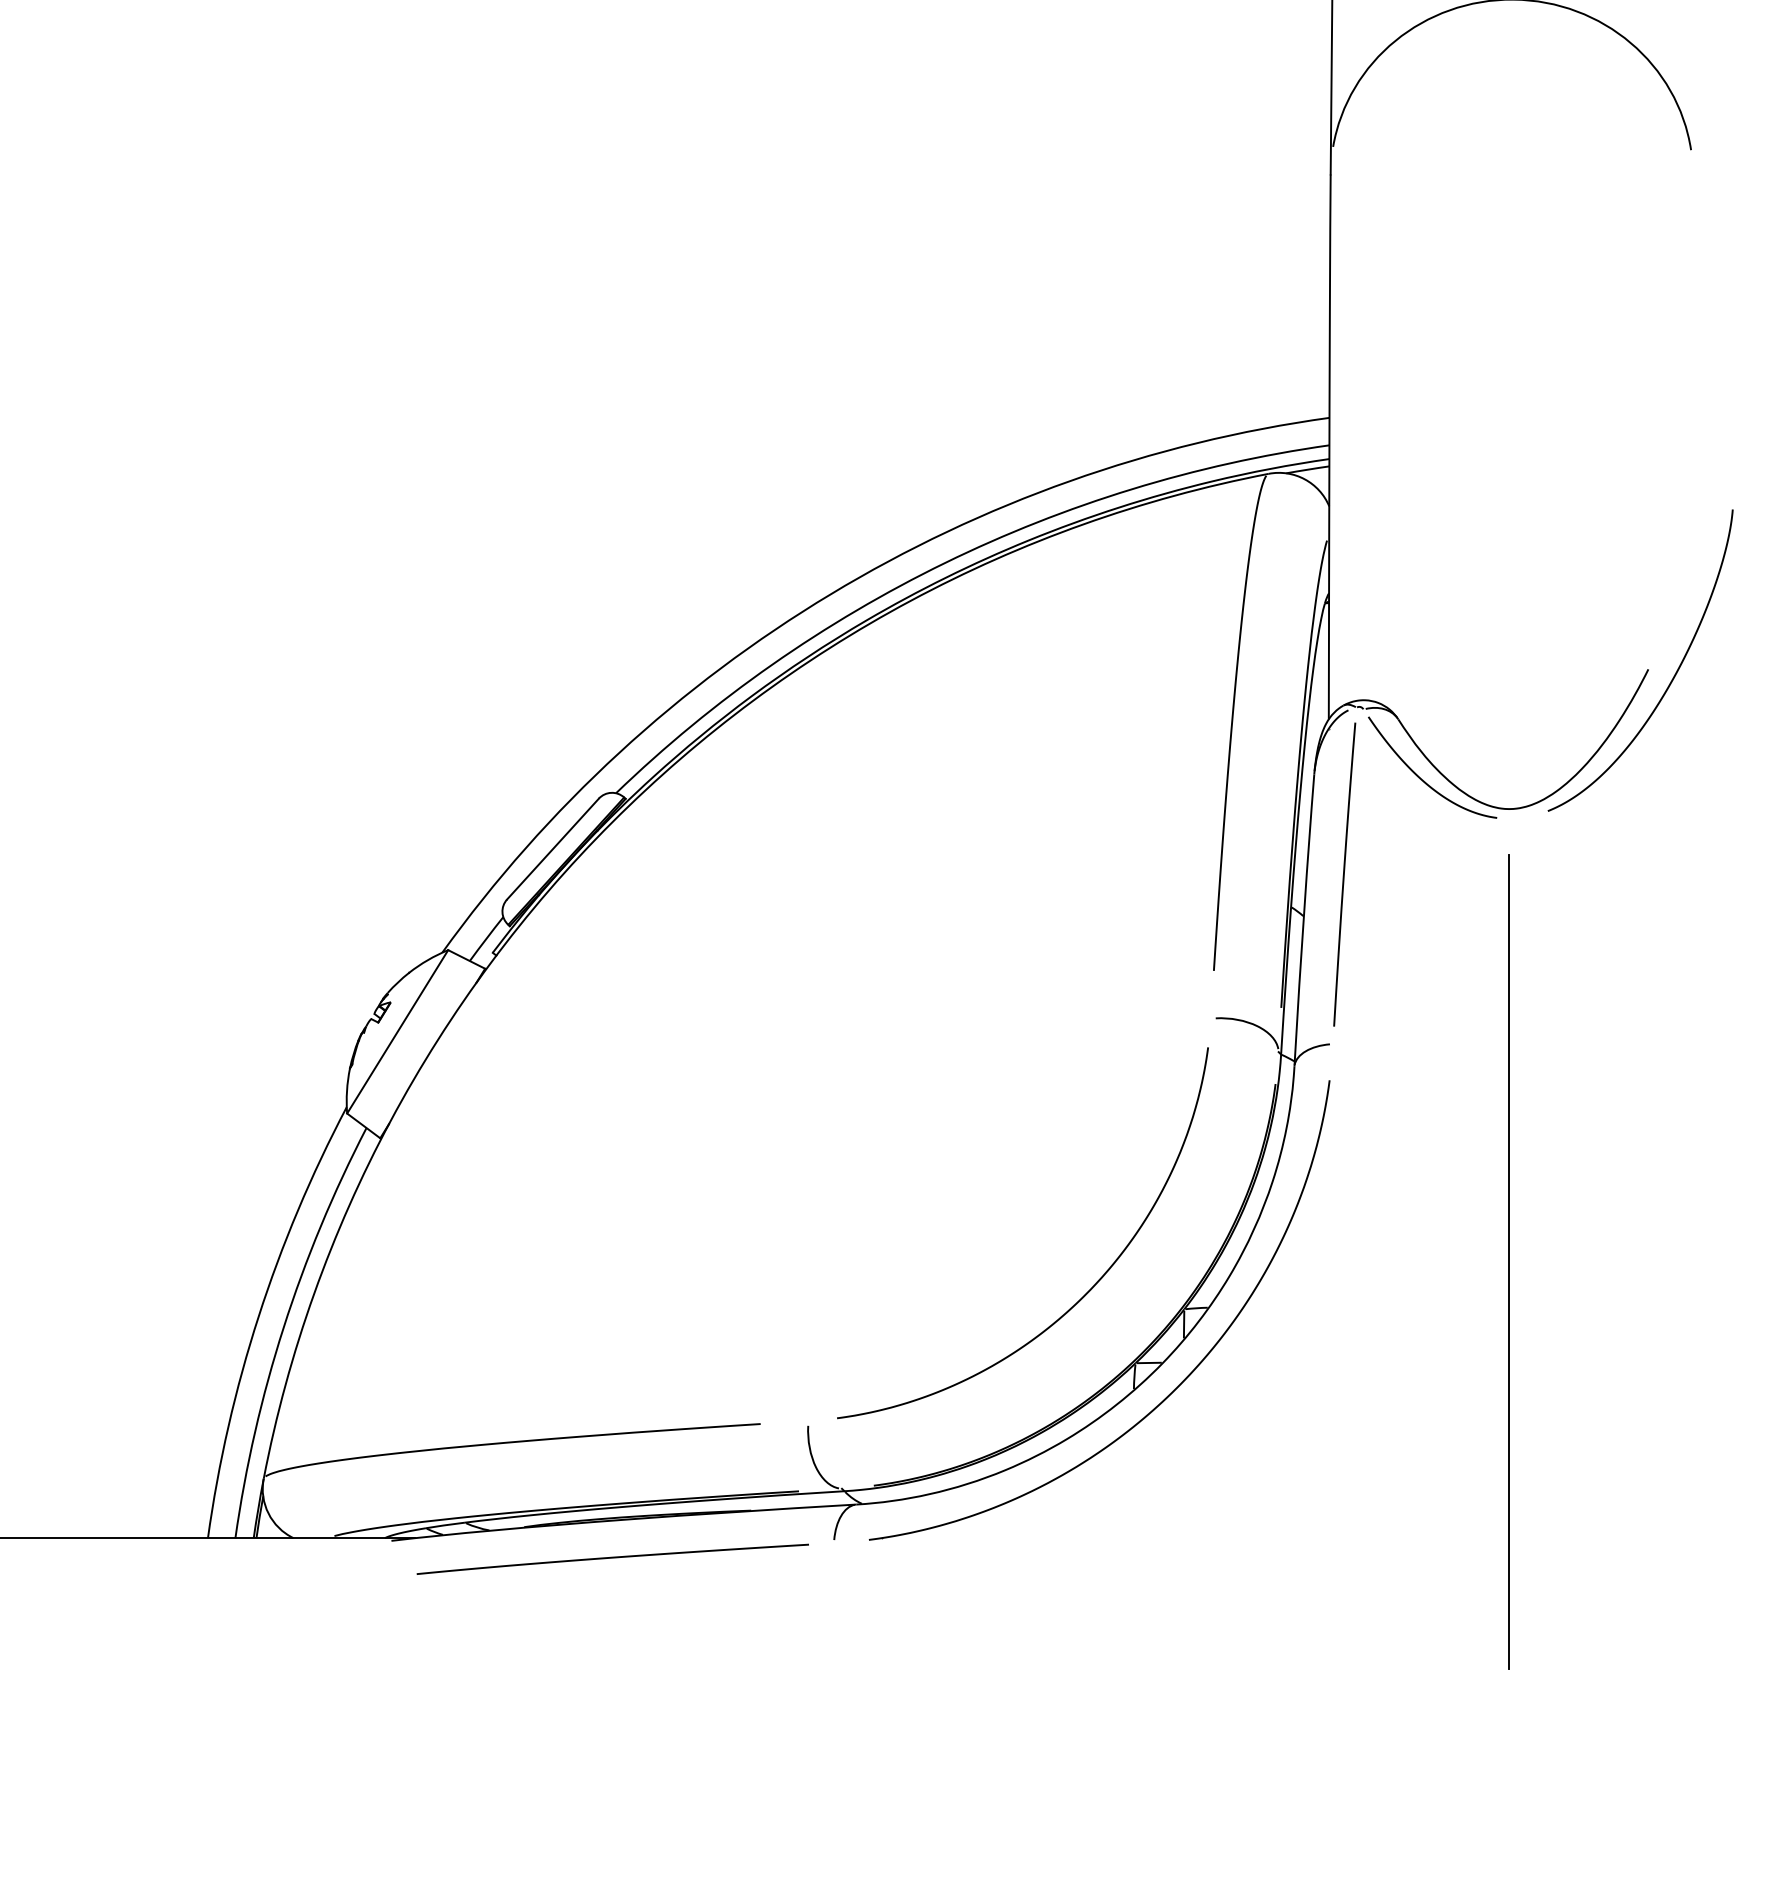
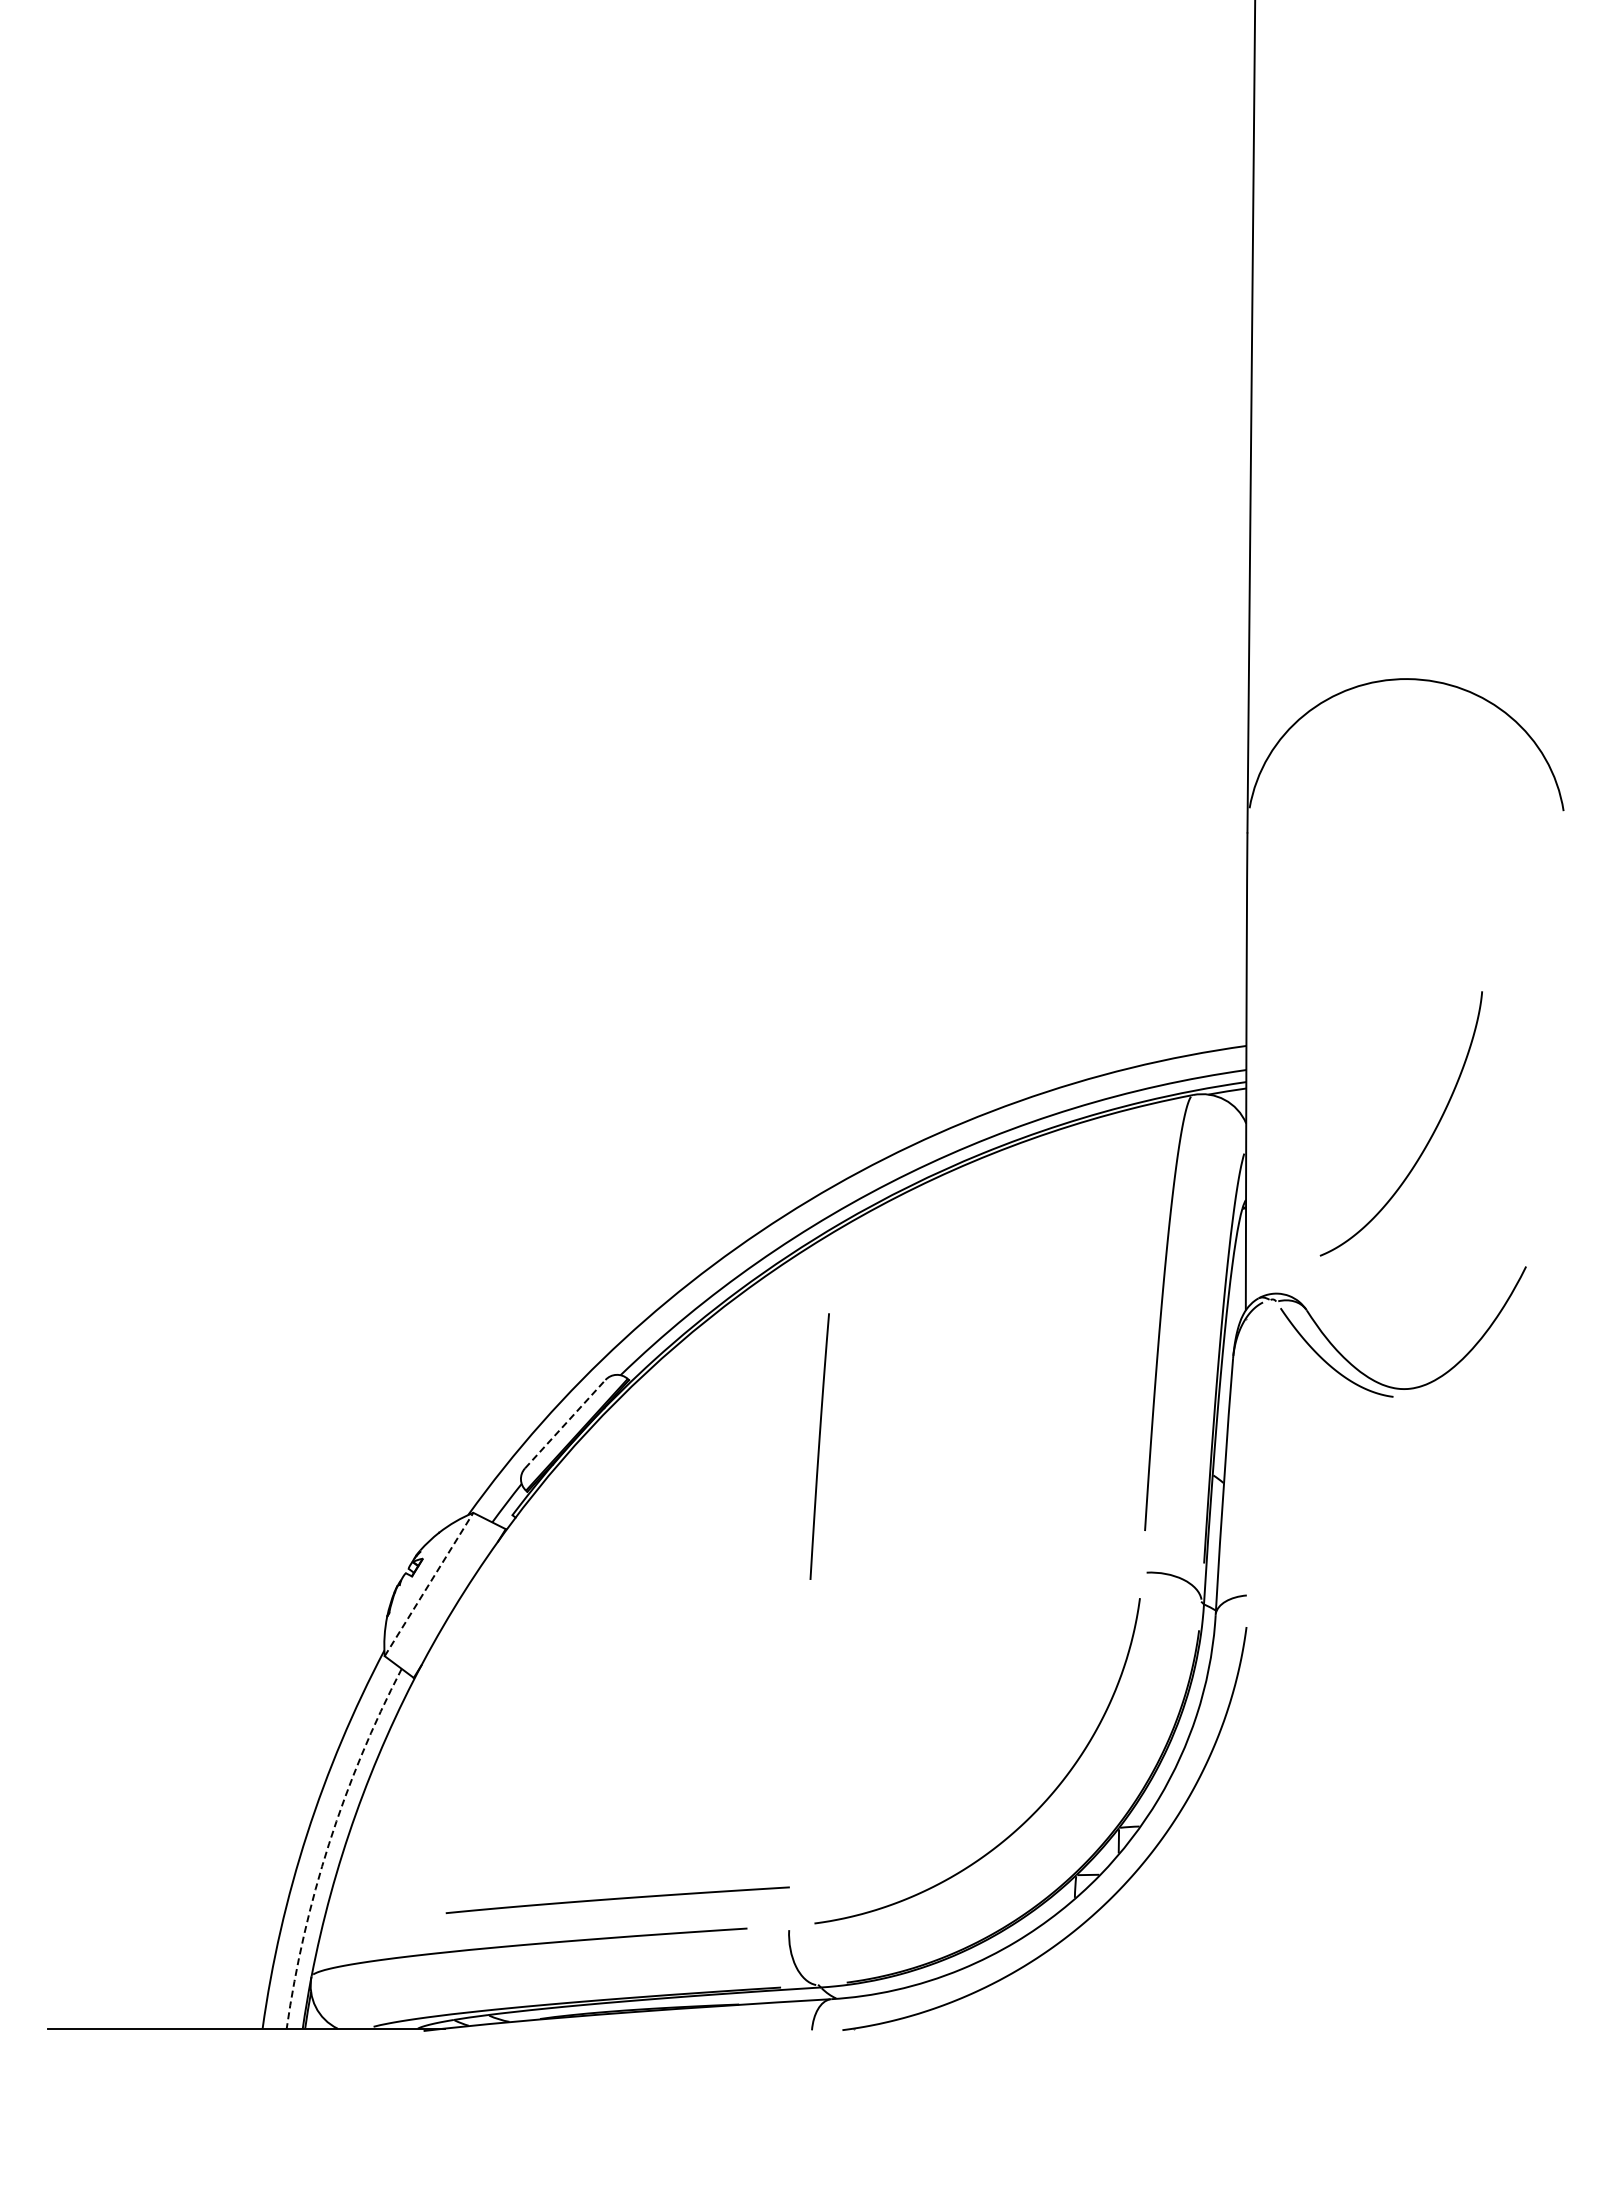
curve: (1672, 677) -> (1429, 1138), moved
line: (553, 849) -> (565, 1424), solid -> dashed
line: (1344, 874) -> (819, 1446), moved
line: (398, 1031) -> (429, 1584), solid -> dashed
line: (1509, 1262) -> (1404, 1786), removed
arc: (284, 1327) -> (329, 1843), solid -> dashed
curve: (612, 1558) -> (617, 1899), moved

